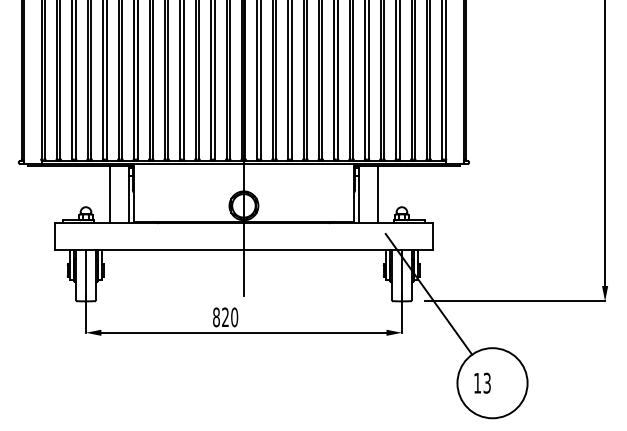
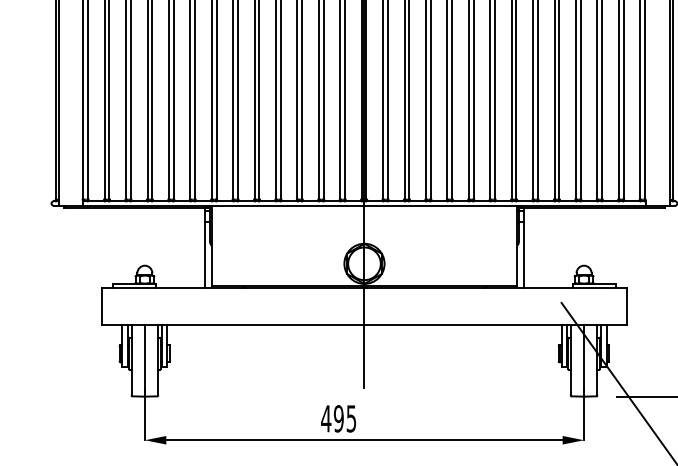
line: (109, 194) -> (177, 248), removed
line: (378, 194) -> (551, 248), removed
text: (225, 317) -> (338, 418), 820 -> 495

